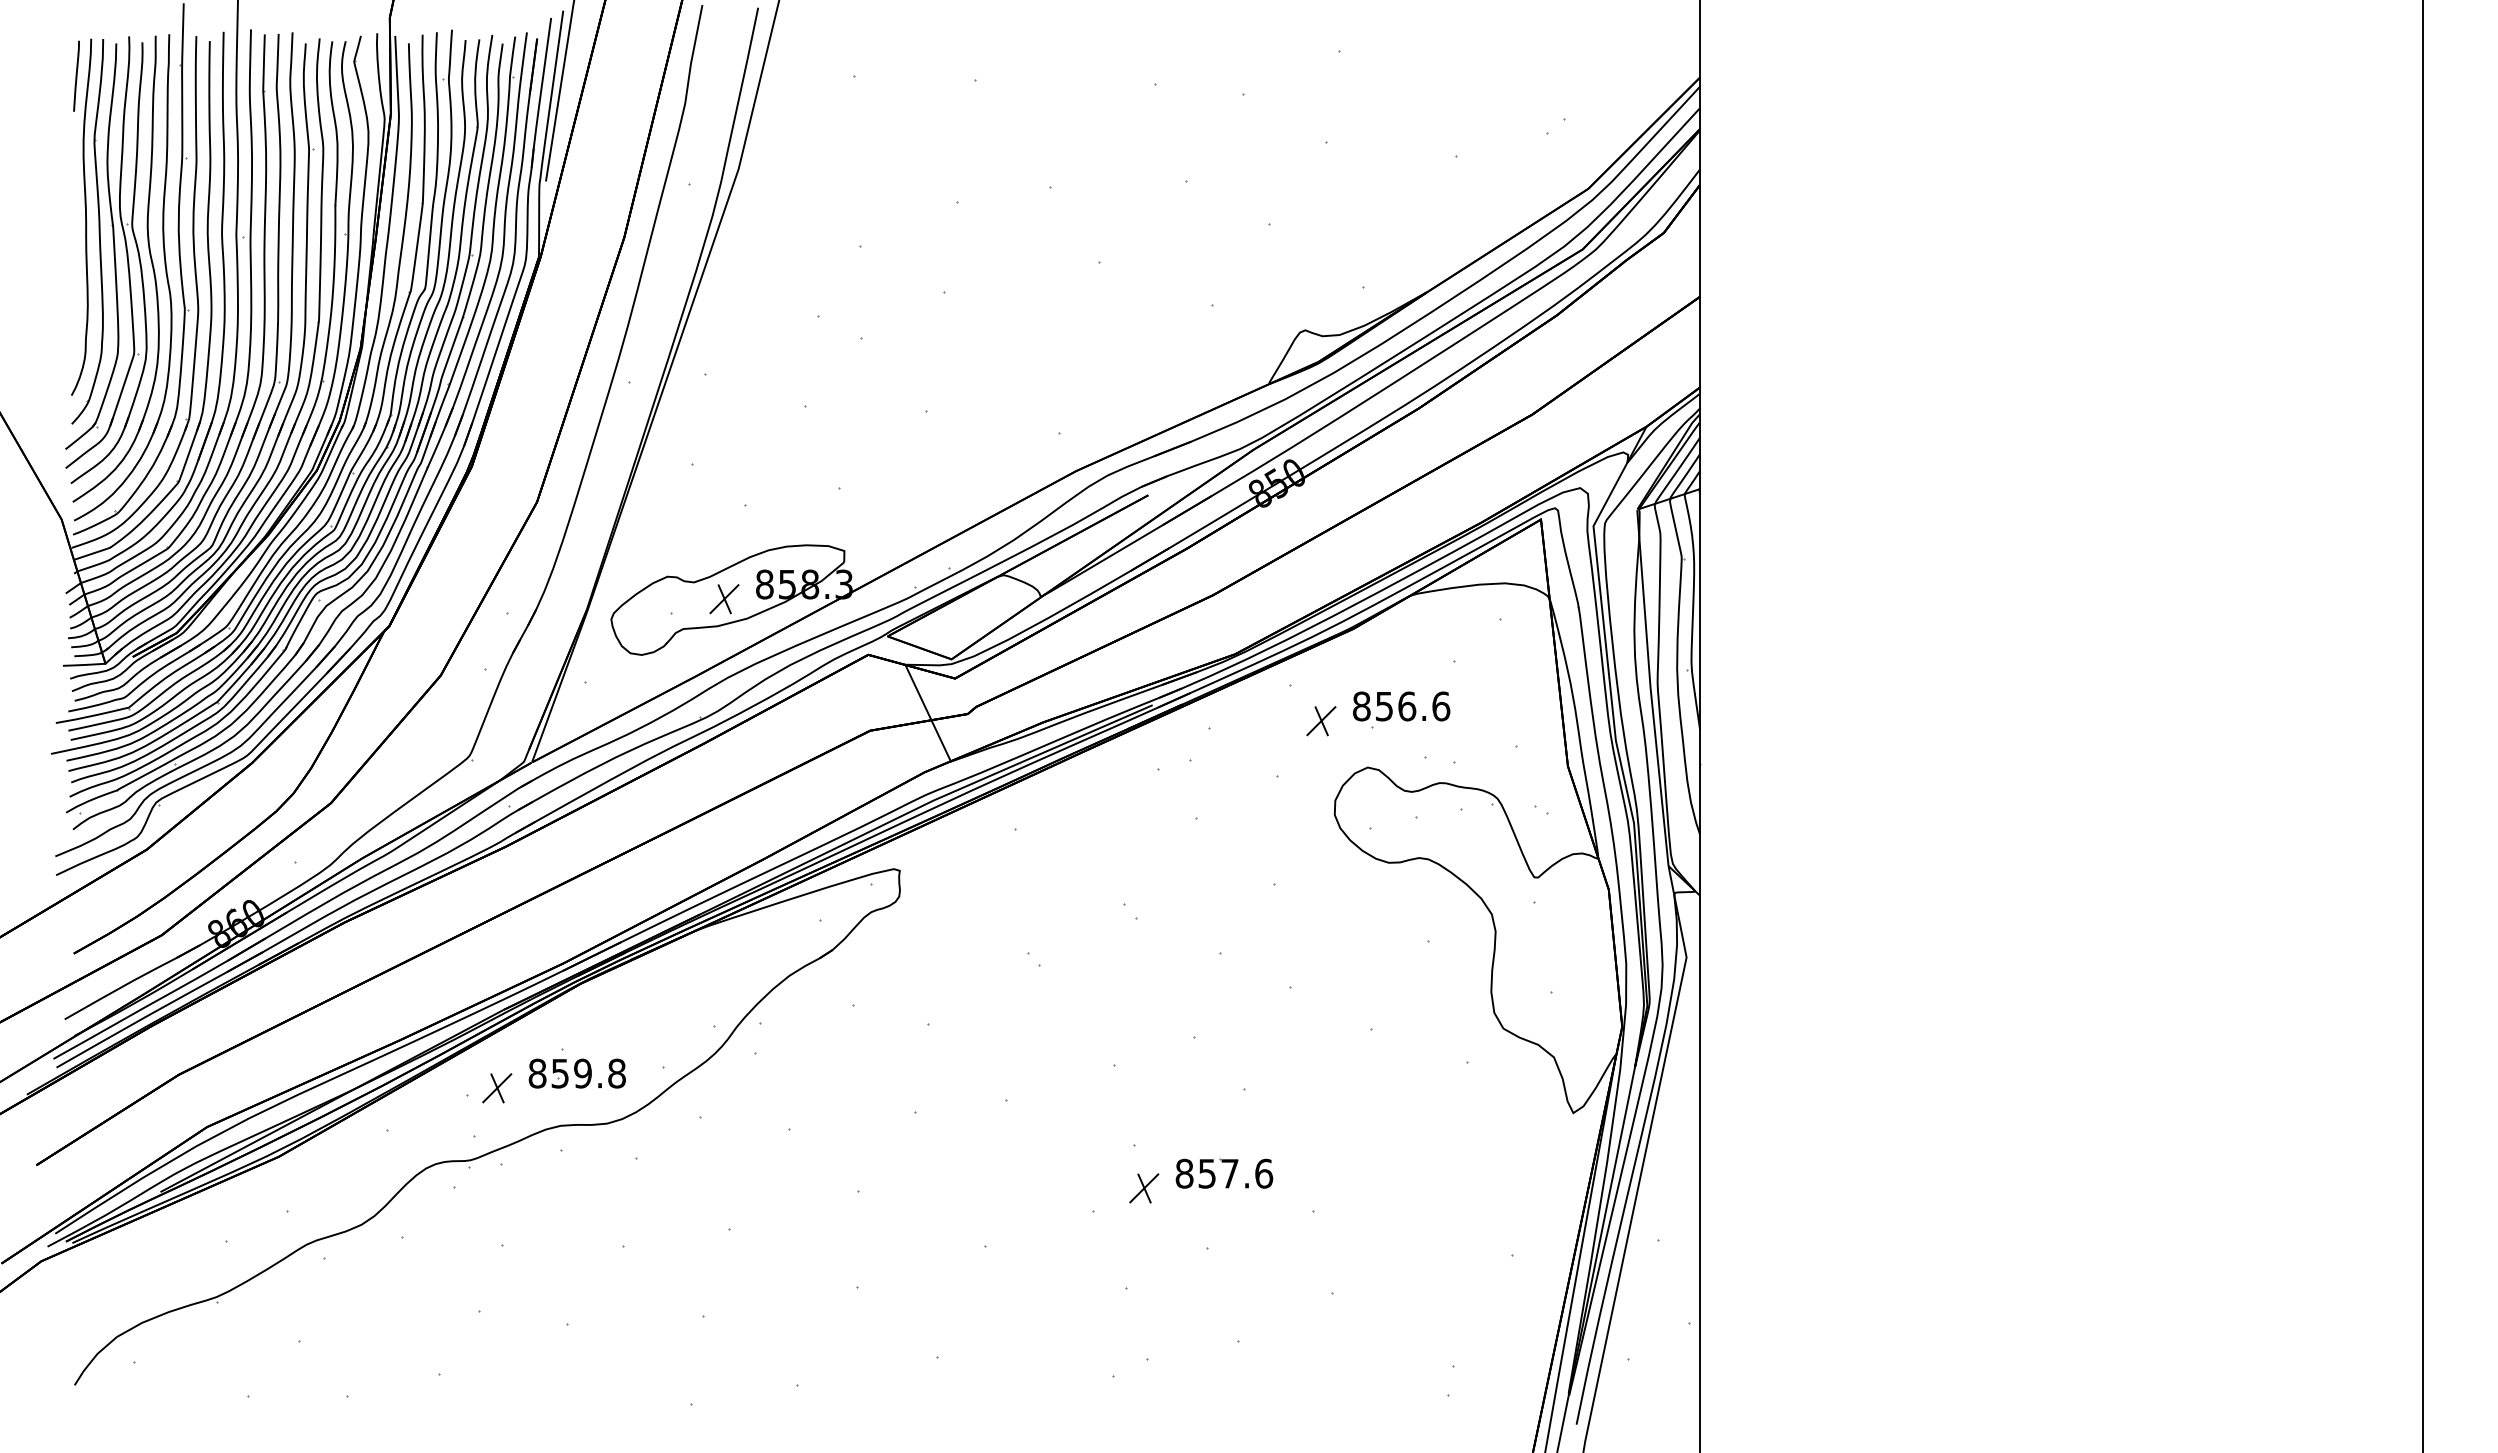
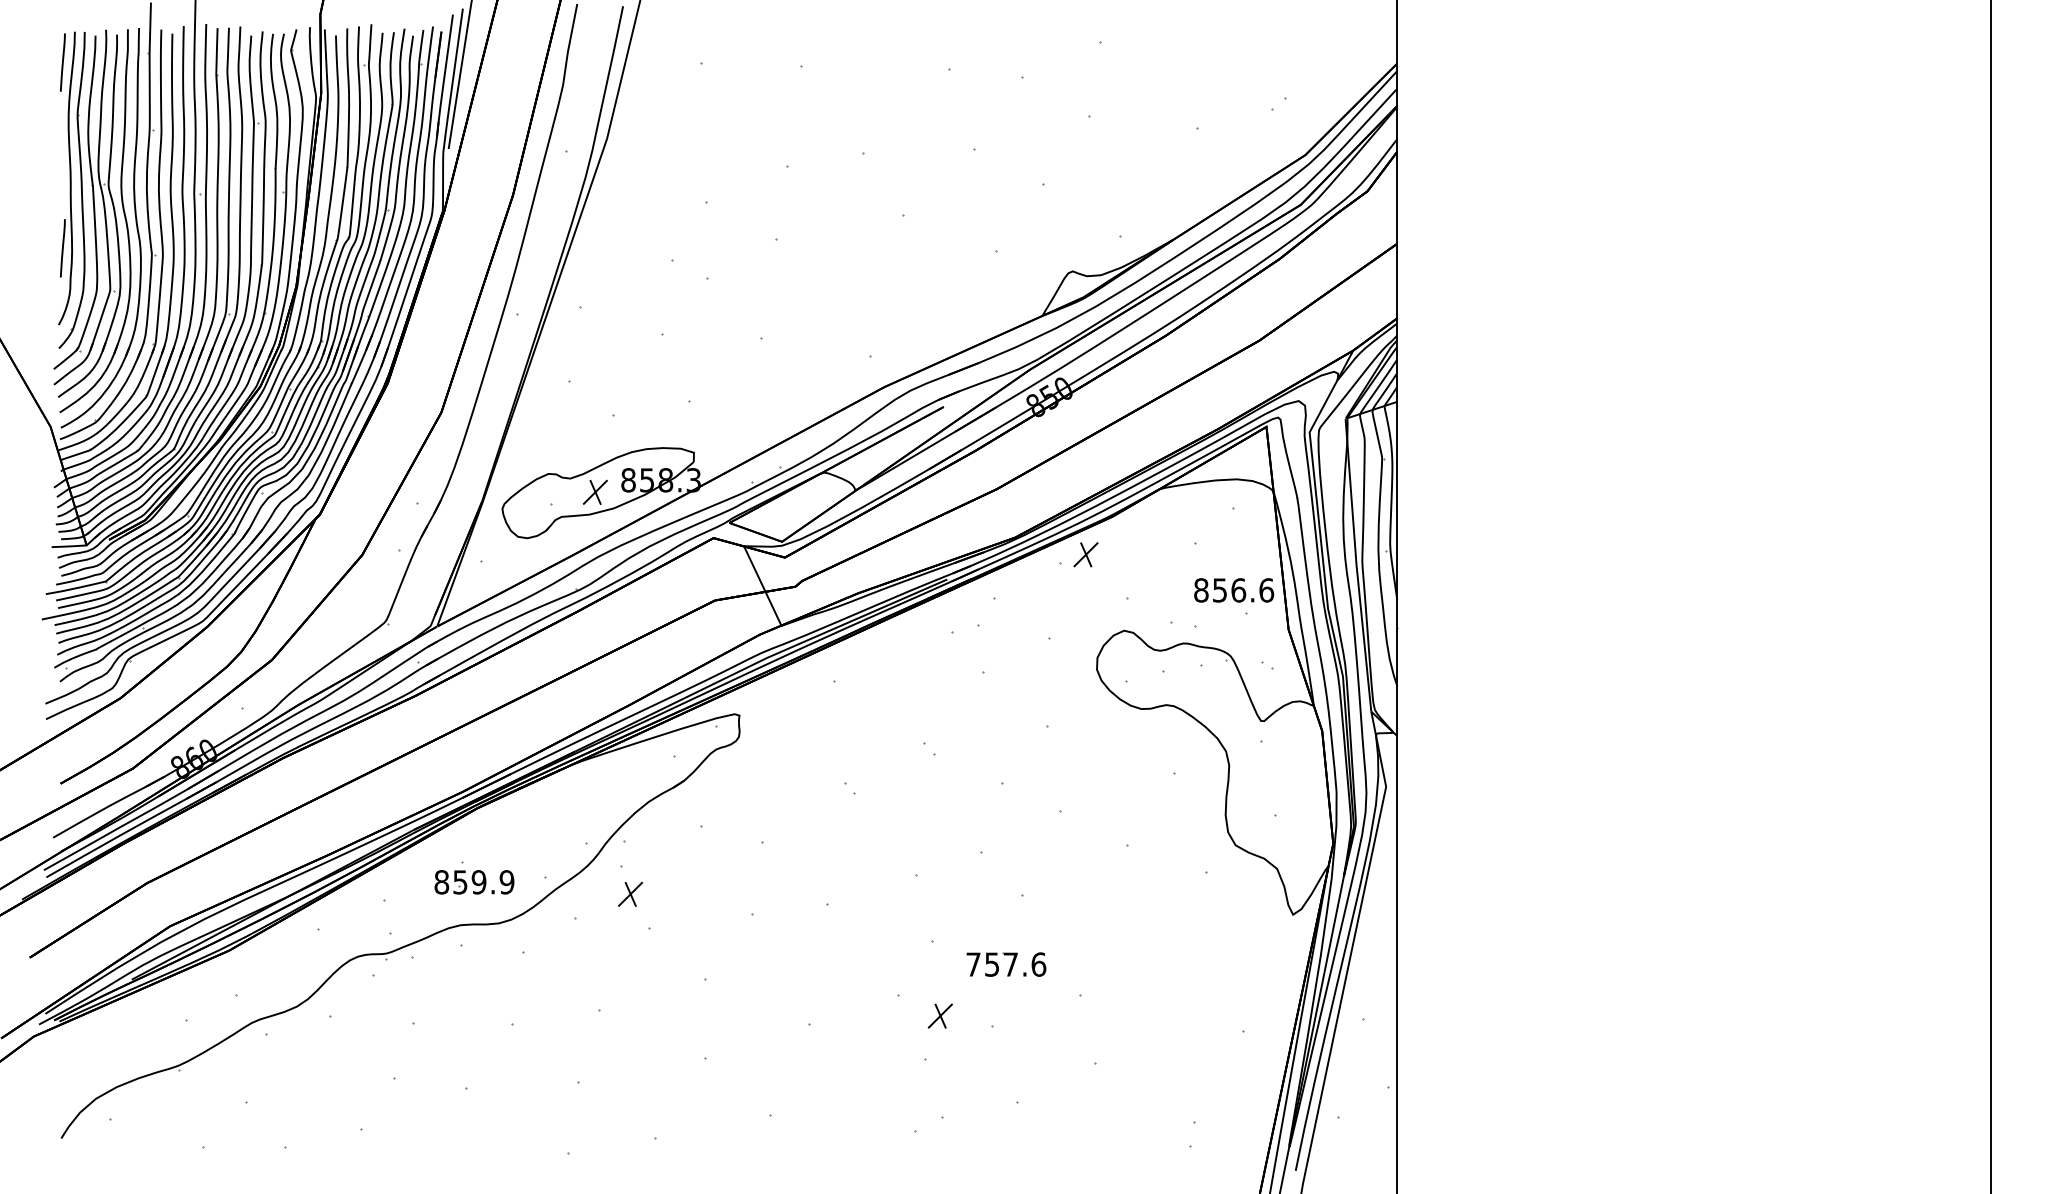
line: (76, 301) -> (62, 247), added
text: (1401, 706) -> (1234, 590), moved
part: (1321, 721) -> (1086, 555), moved
text: (616, 1073) -> (506, 882), 859.8 -> 859.9
part: (497, 1088) -> (630, 894), moved
text: (1184, 1173) -> (973, 964), 857.6 -> 757.6
part: (1144, 1188) -> (940, 1016), moved

